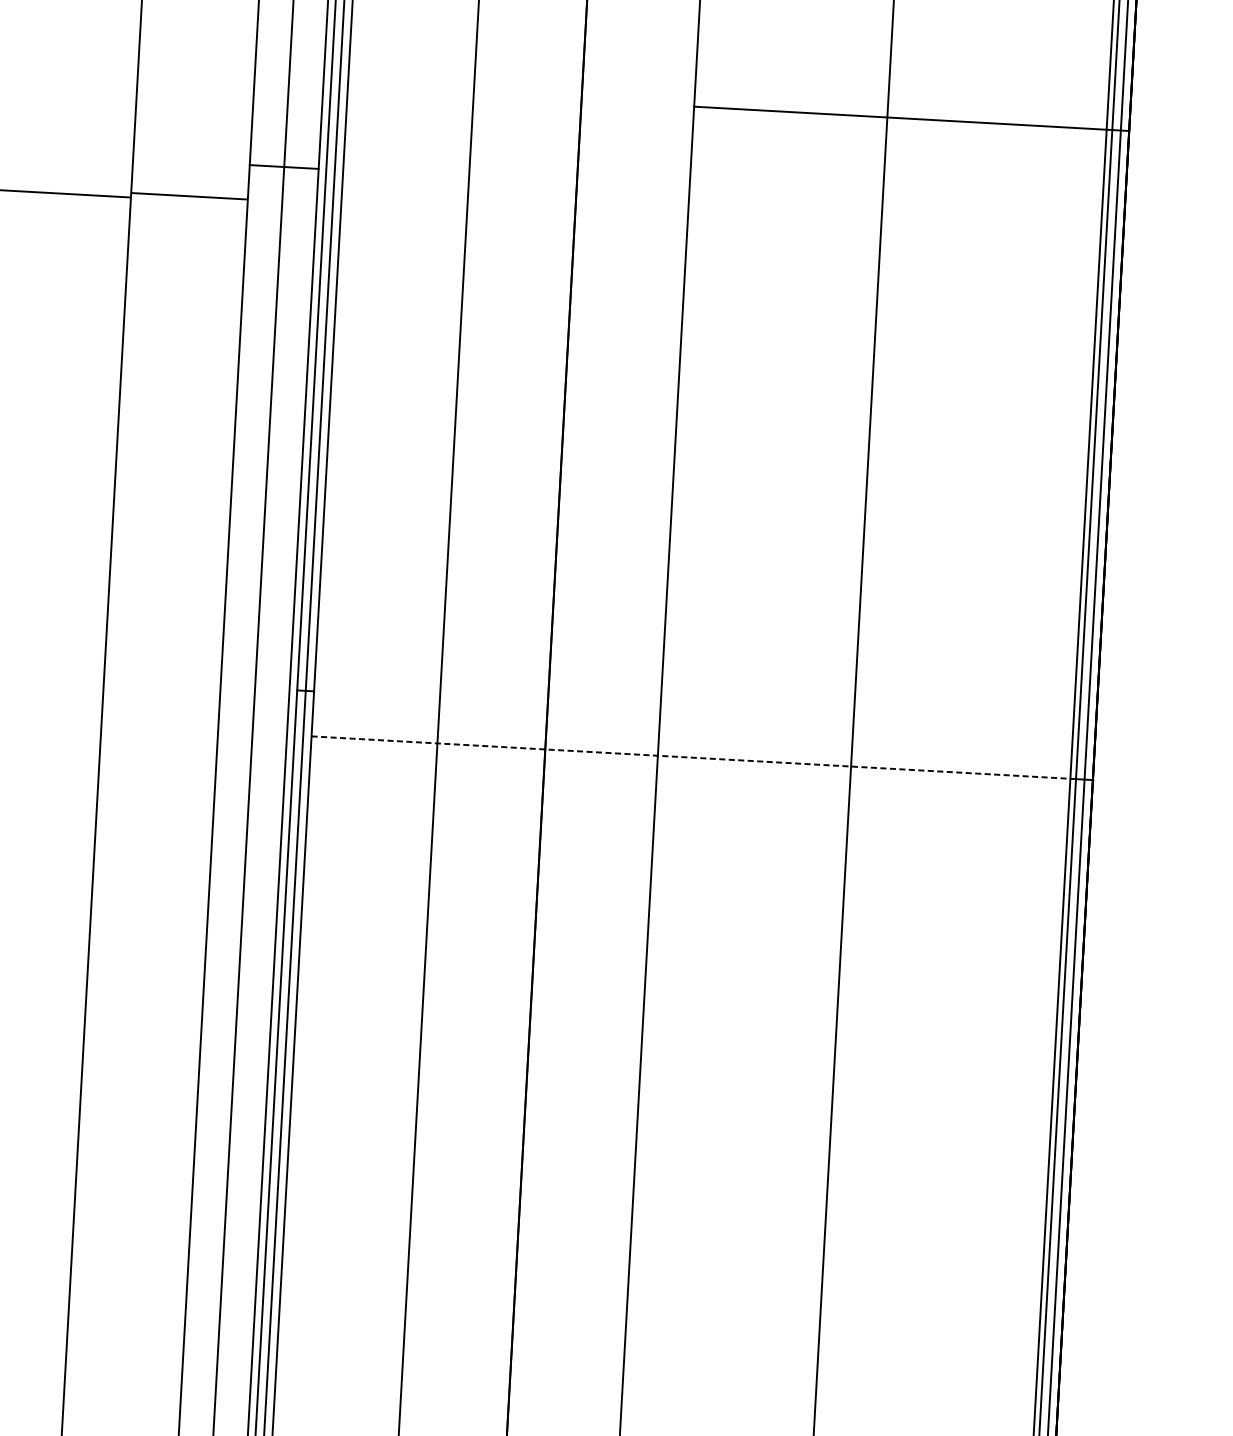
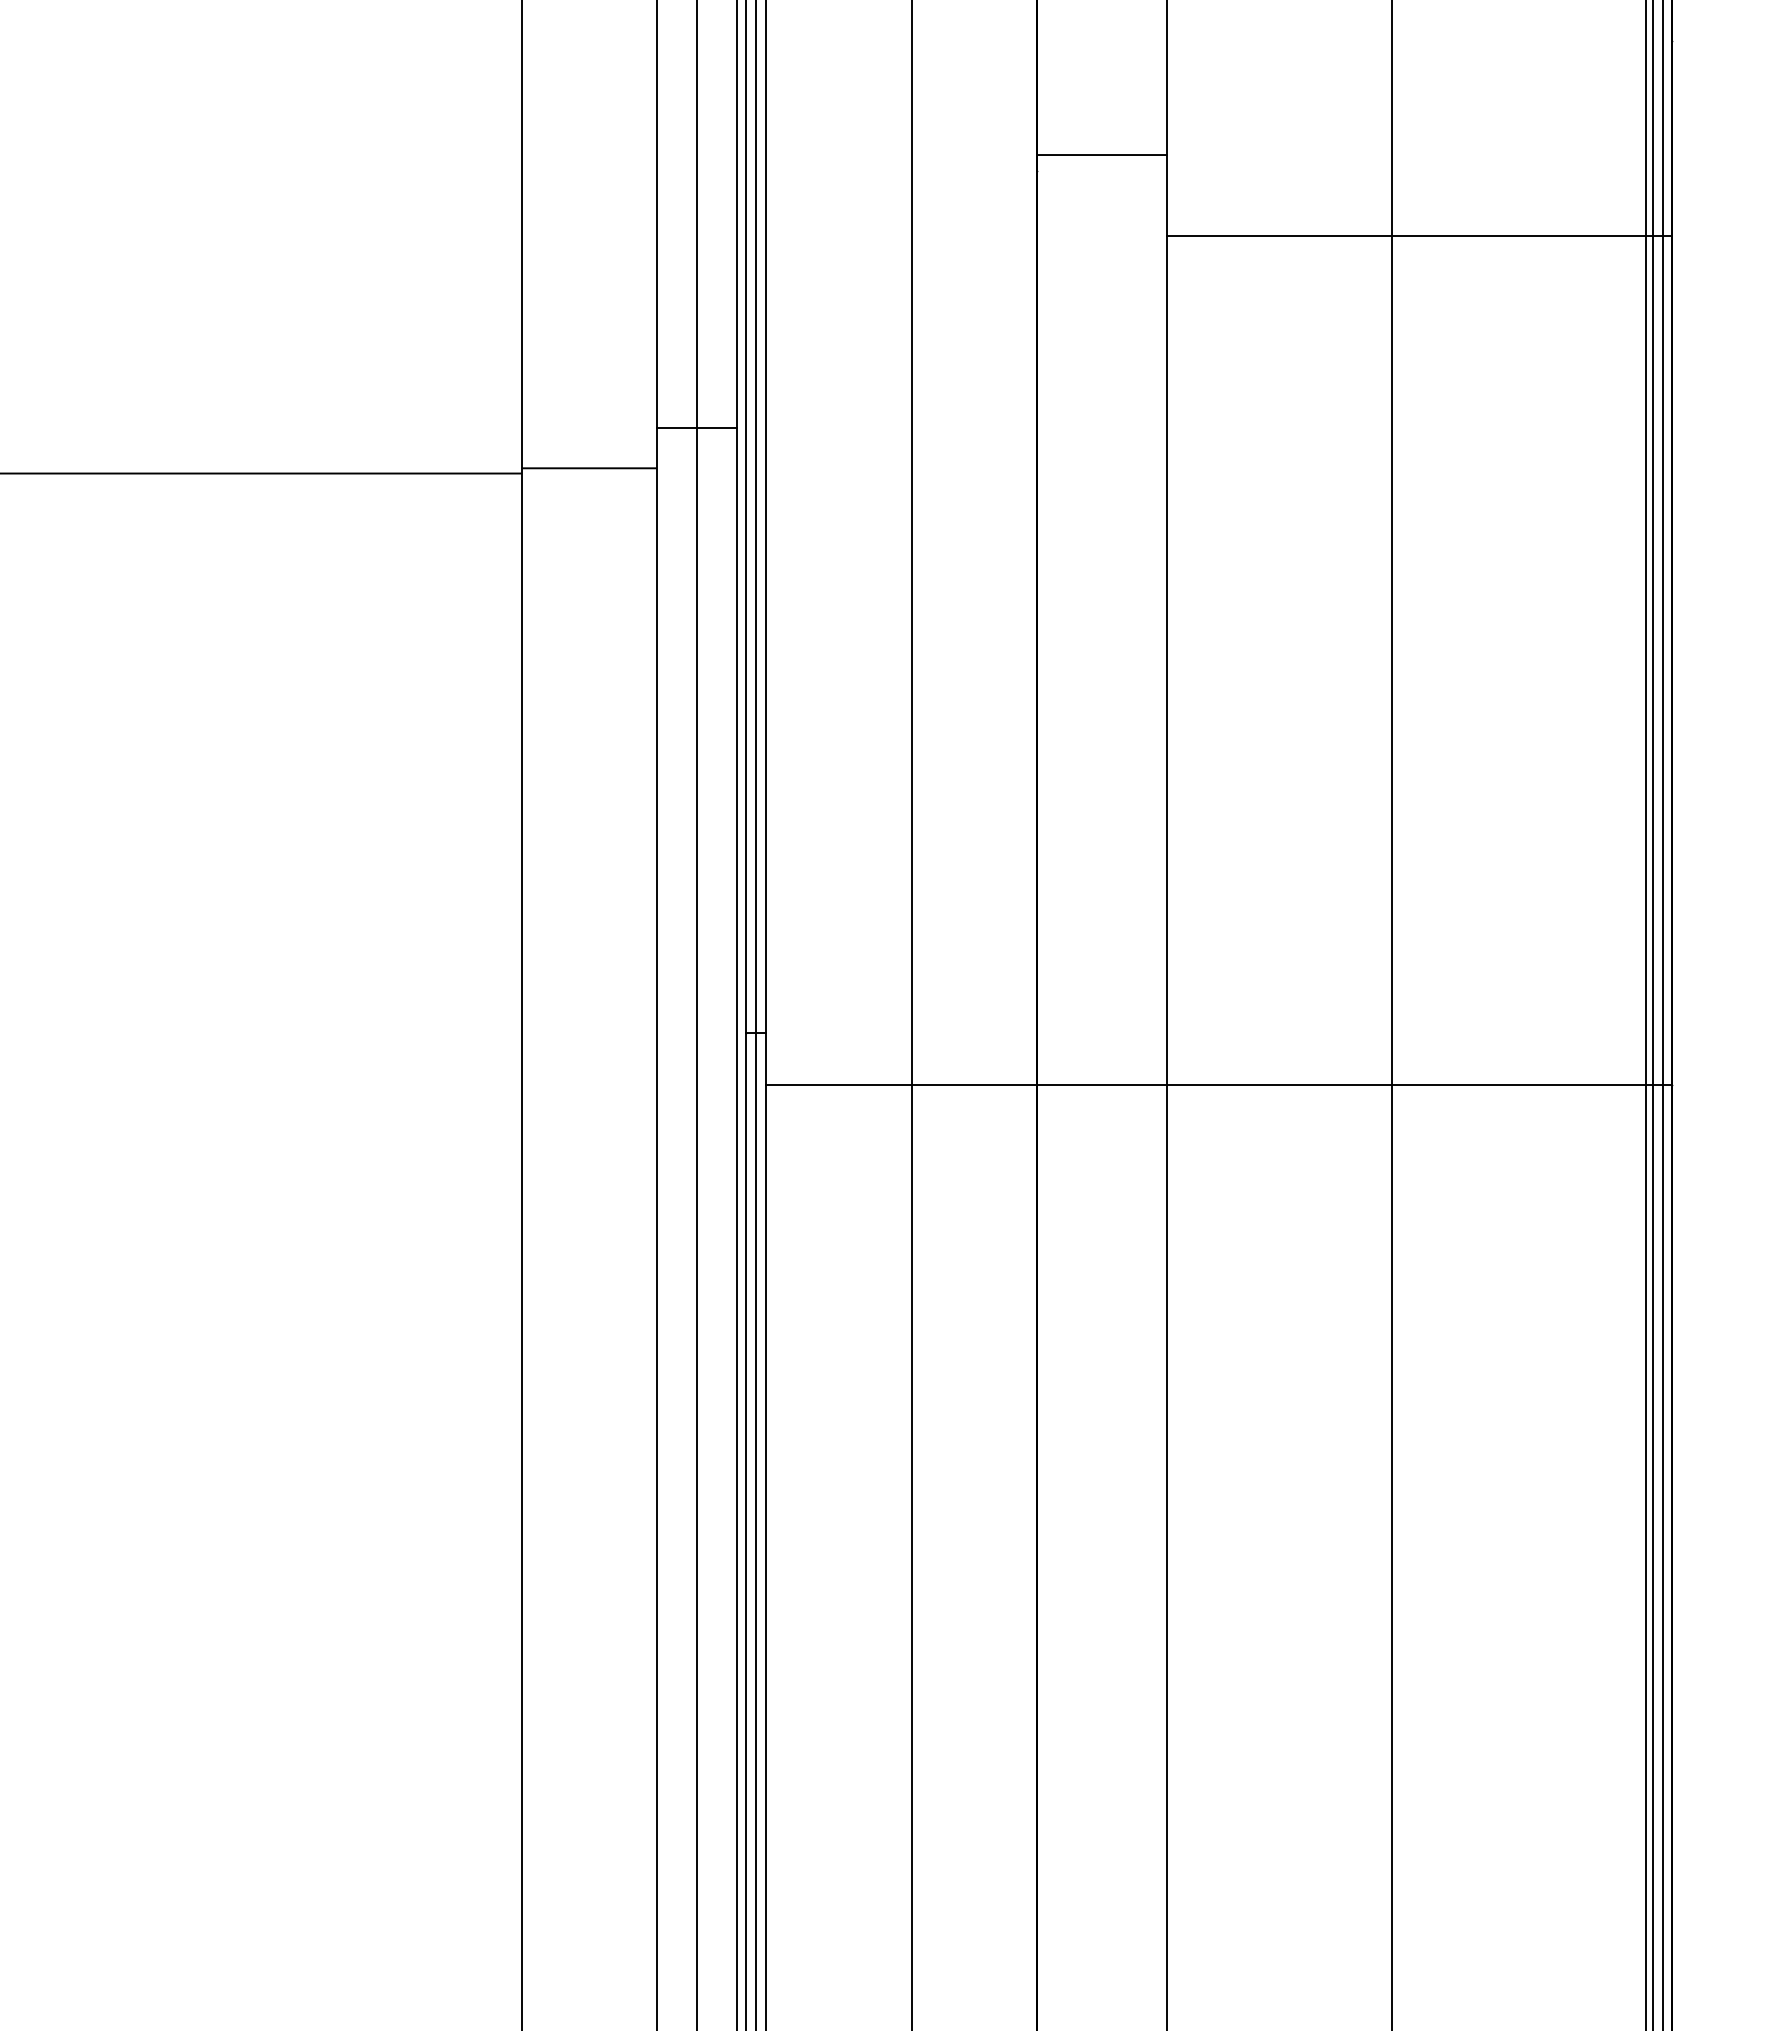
line: (911, 119) -> (1419, 236), moved
line: (694, 758) -> (1209, 1085), dashed -> solid

